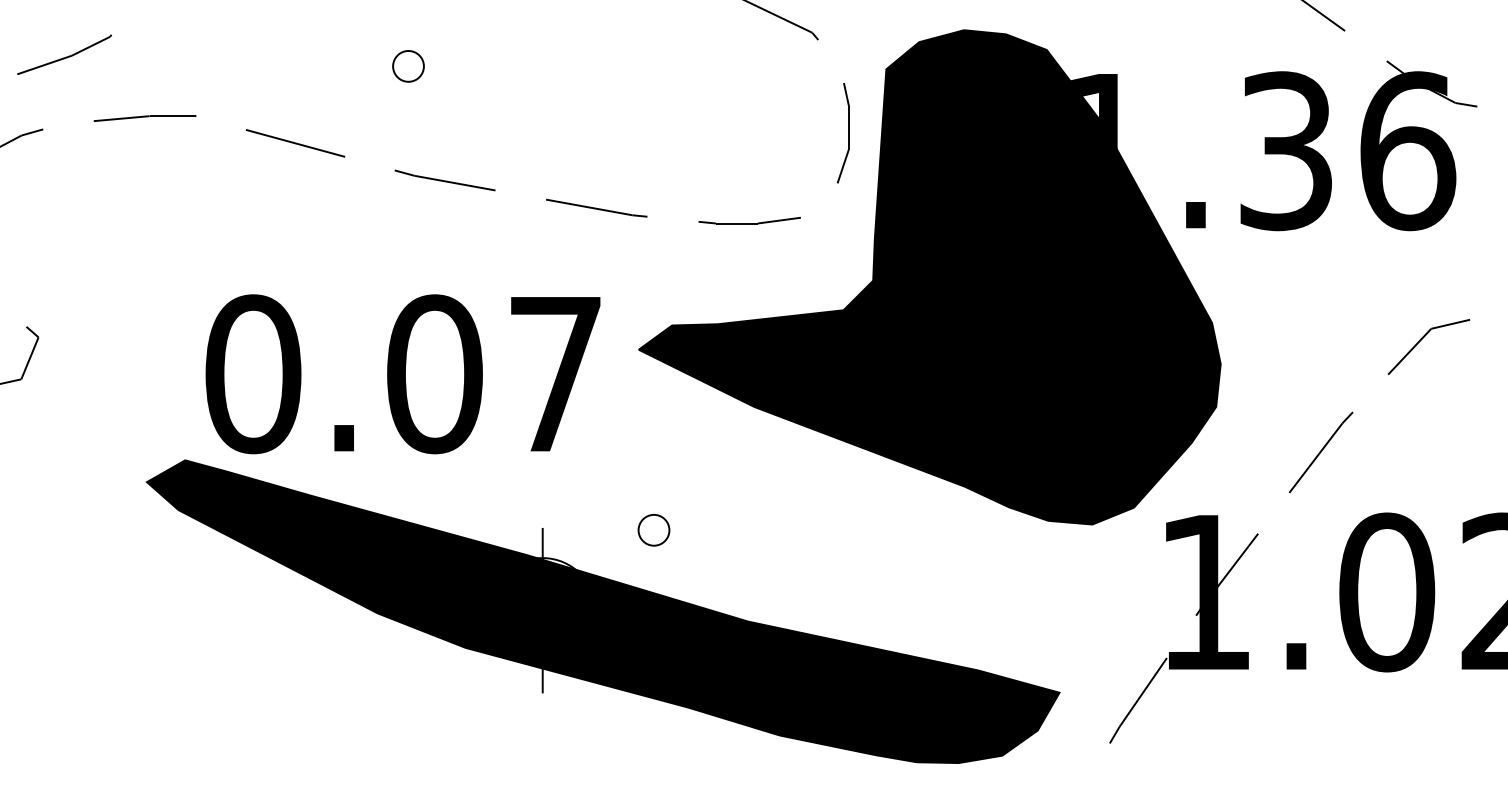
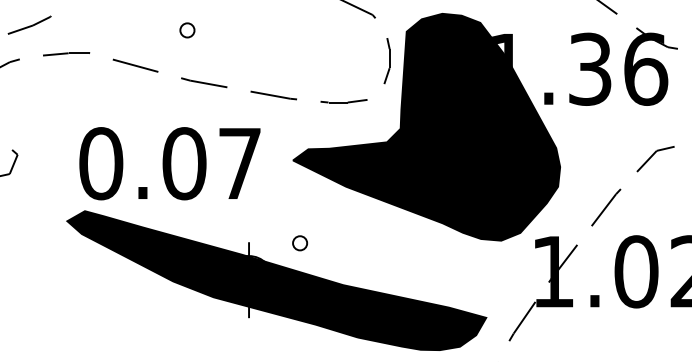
text: (402, 373) -> (169, 163), moved

